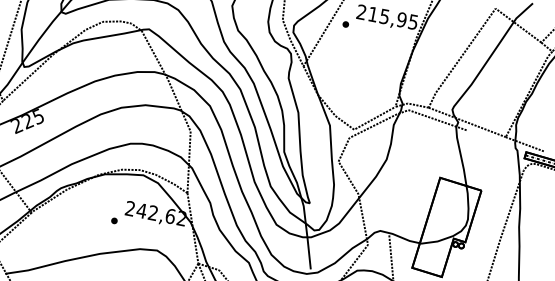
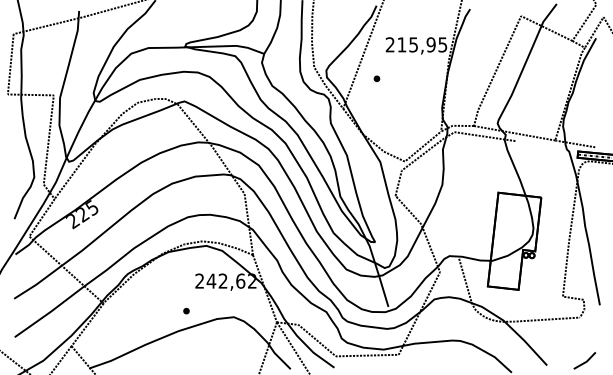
part: (345, 24) -> (376, 78), moved
part: (114, 220) -> (186, 310), moved

